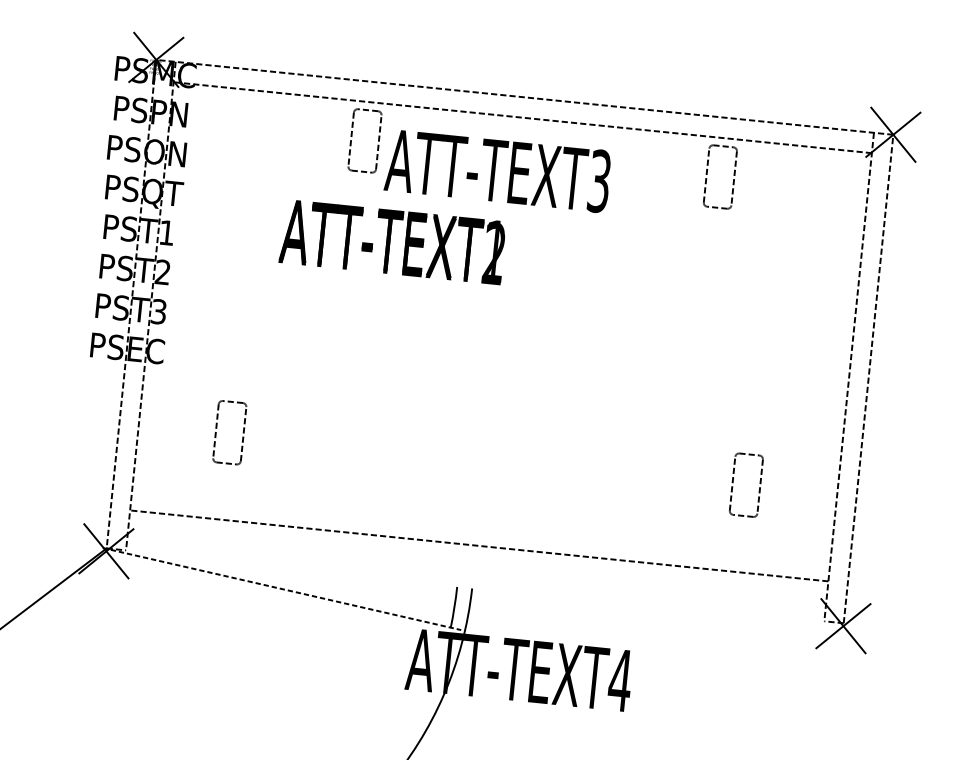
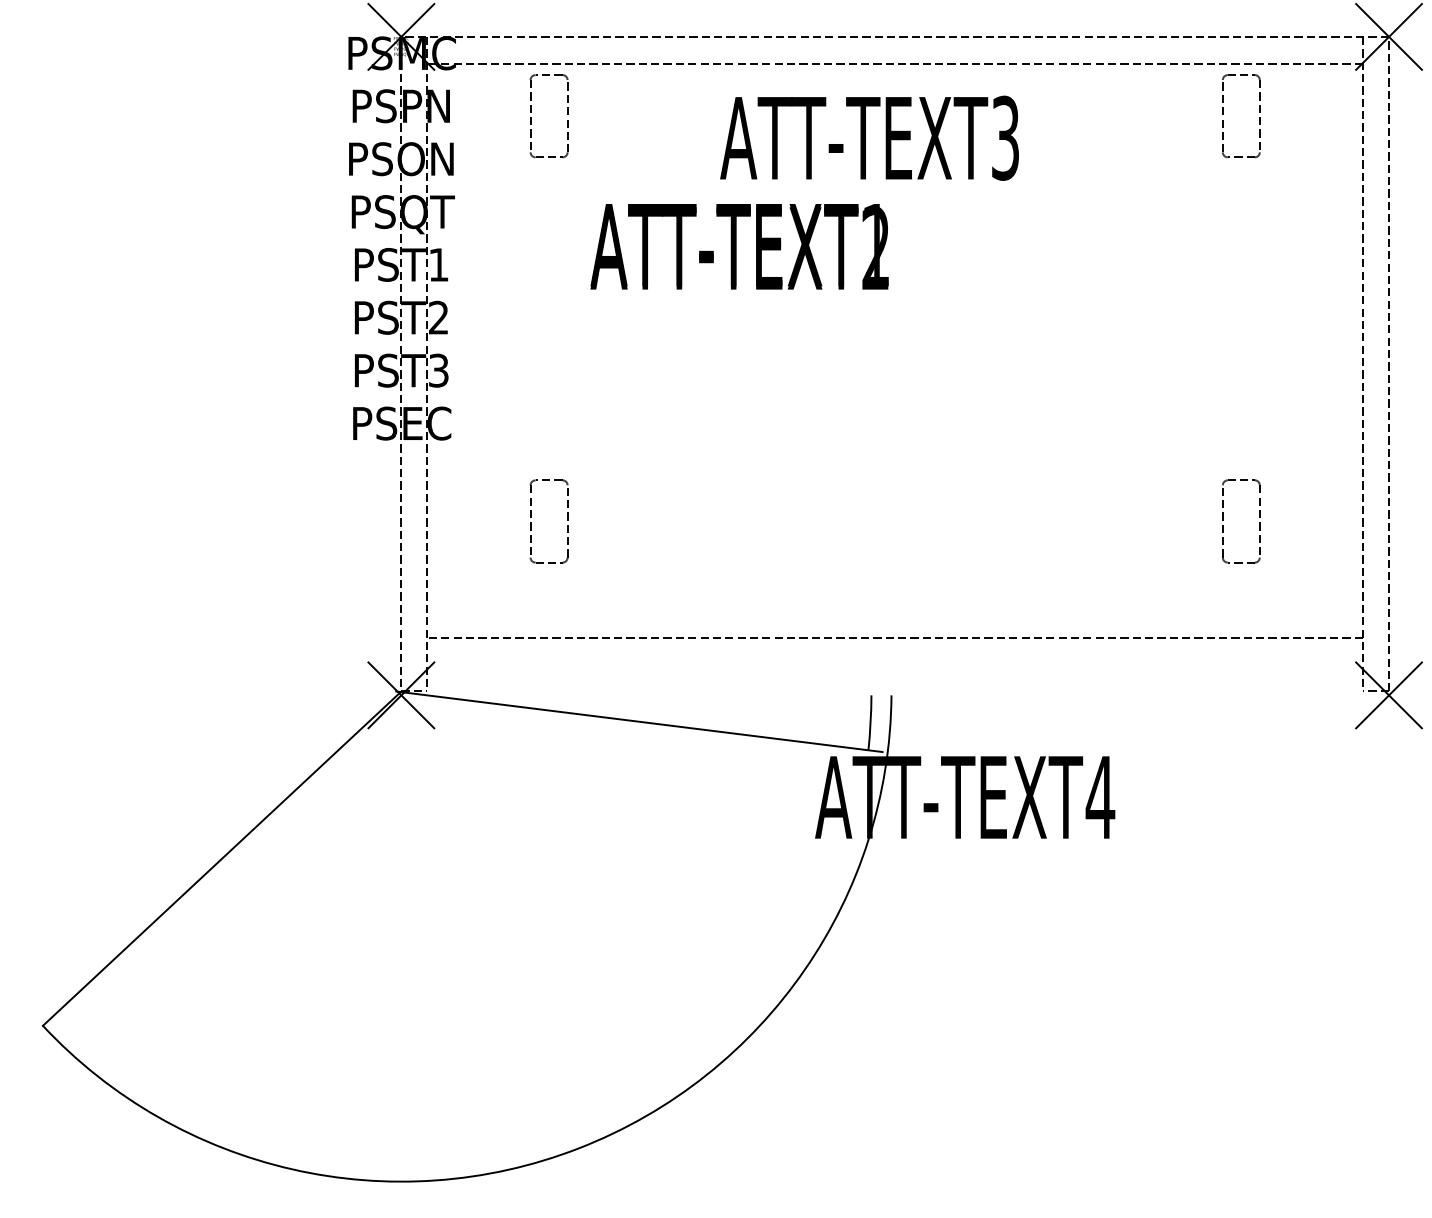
part: (351, 140) -> (531, 117), moved
part: (733, 179) -> (1259, 117), moved
line: (282, 588) -> (639, 721), dashed -> solid

